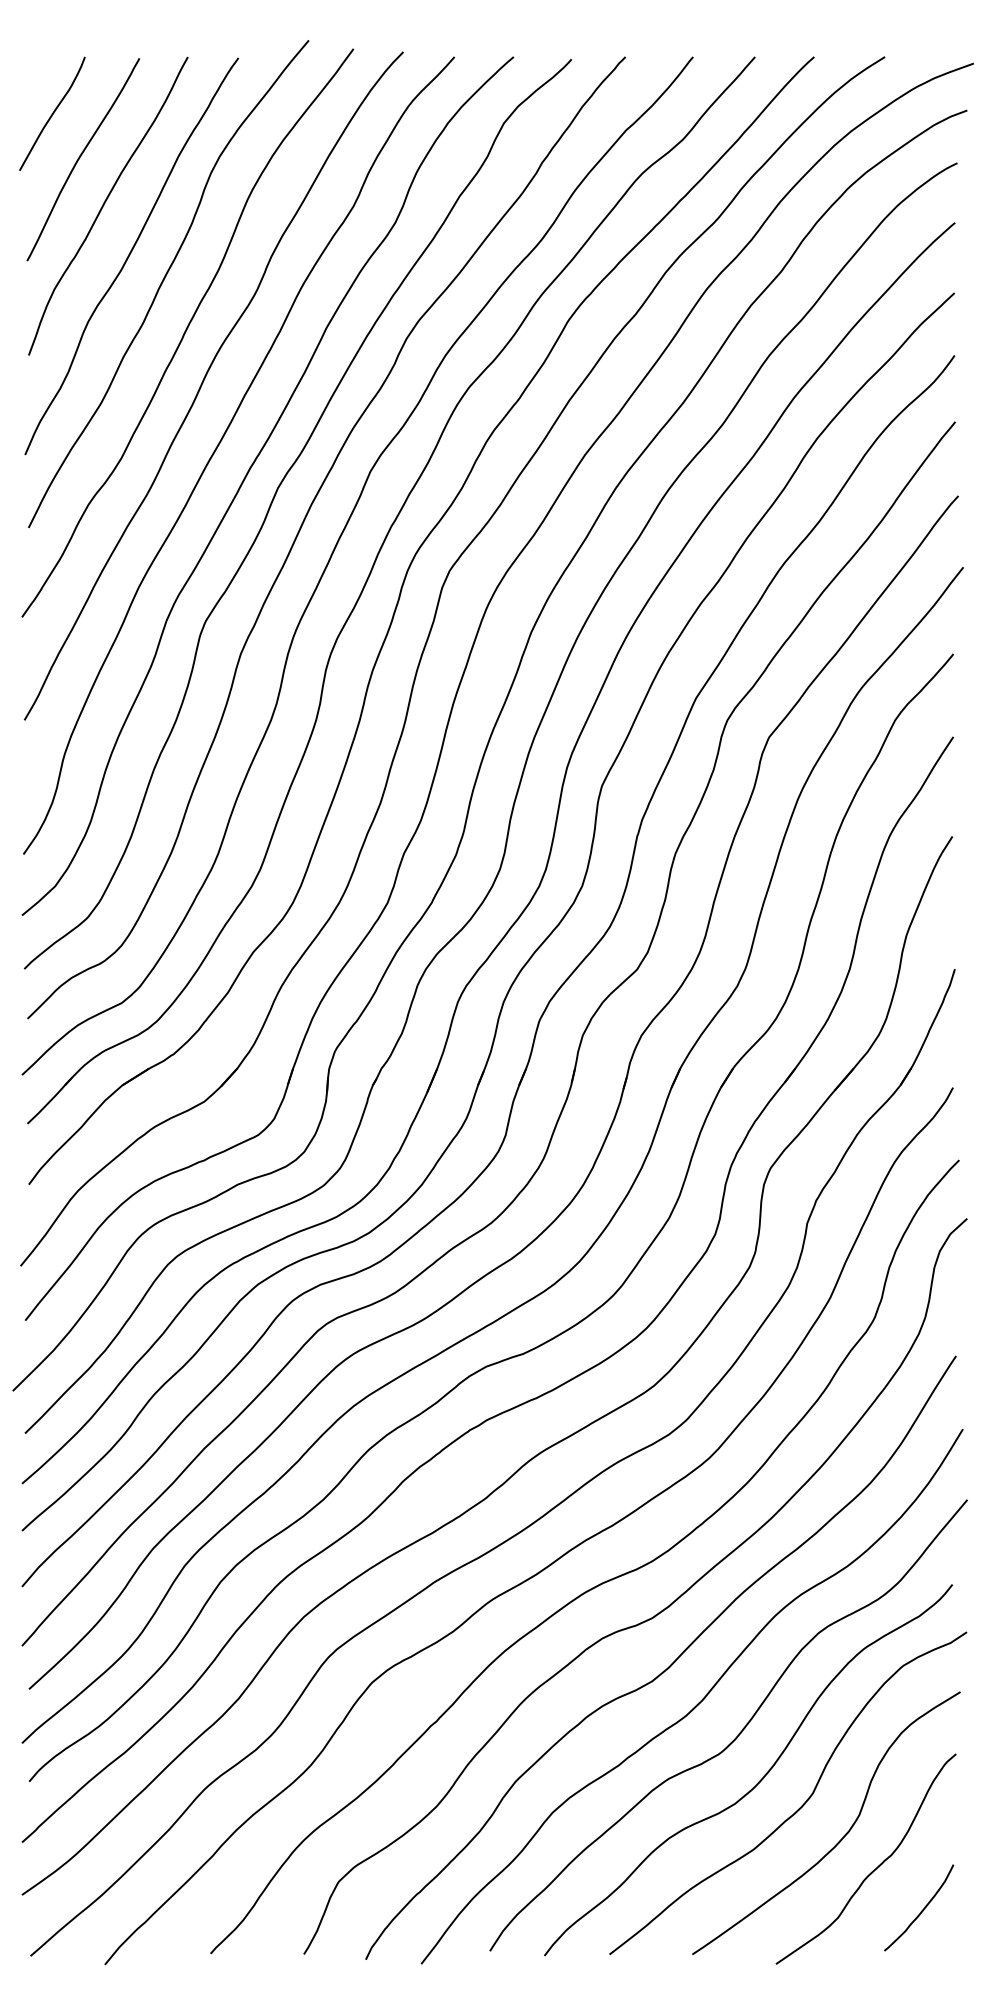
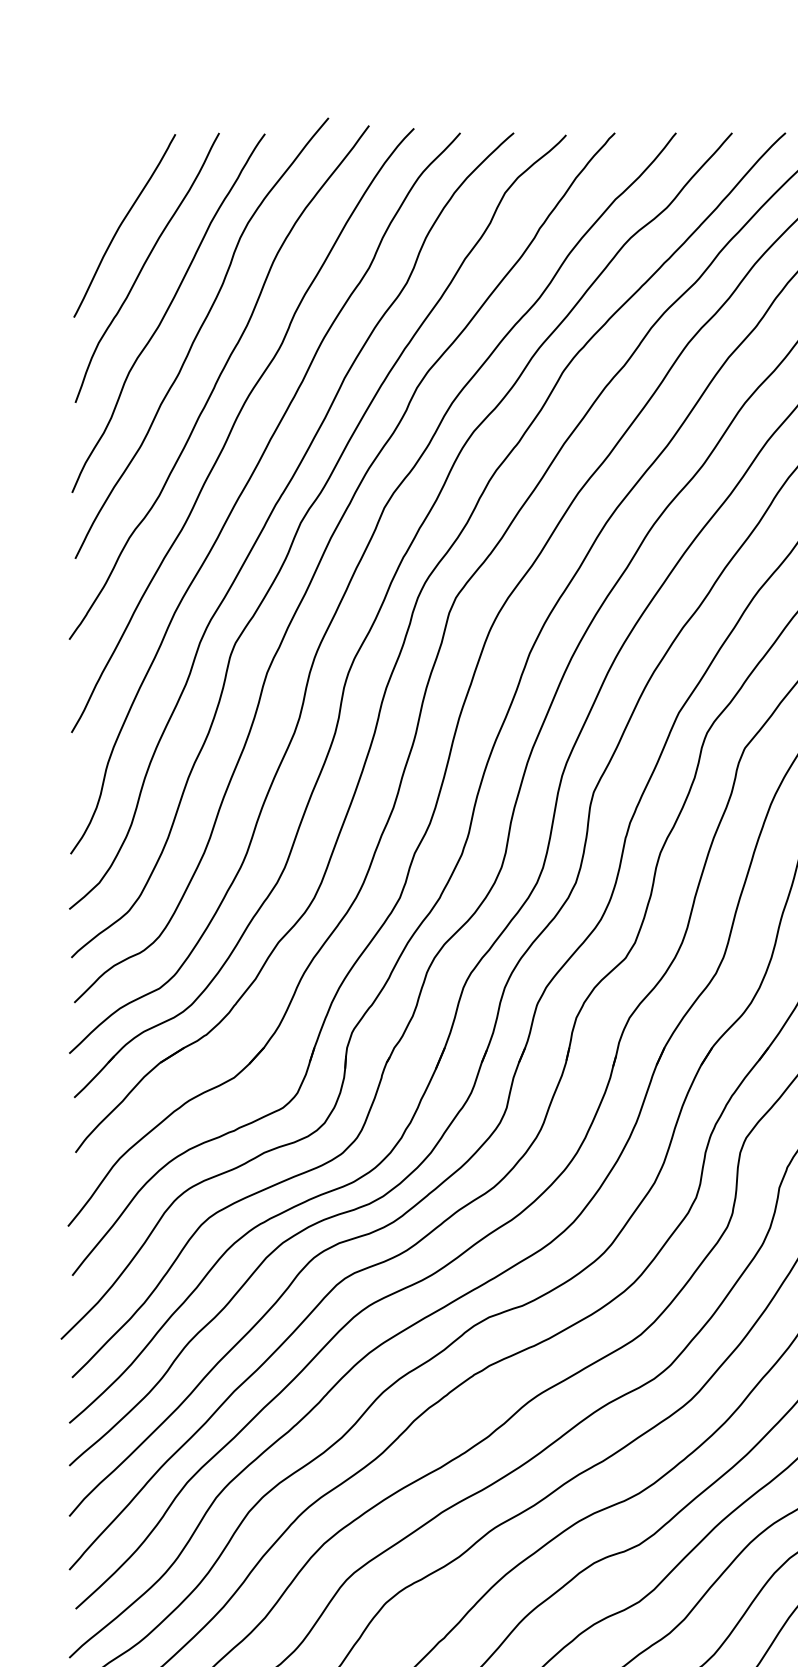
curve: (52, 113) -> (96, 184), removed

